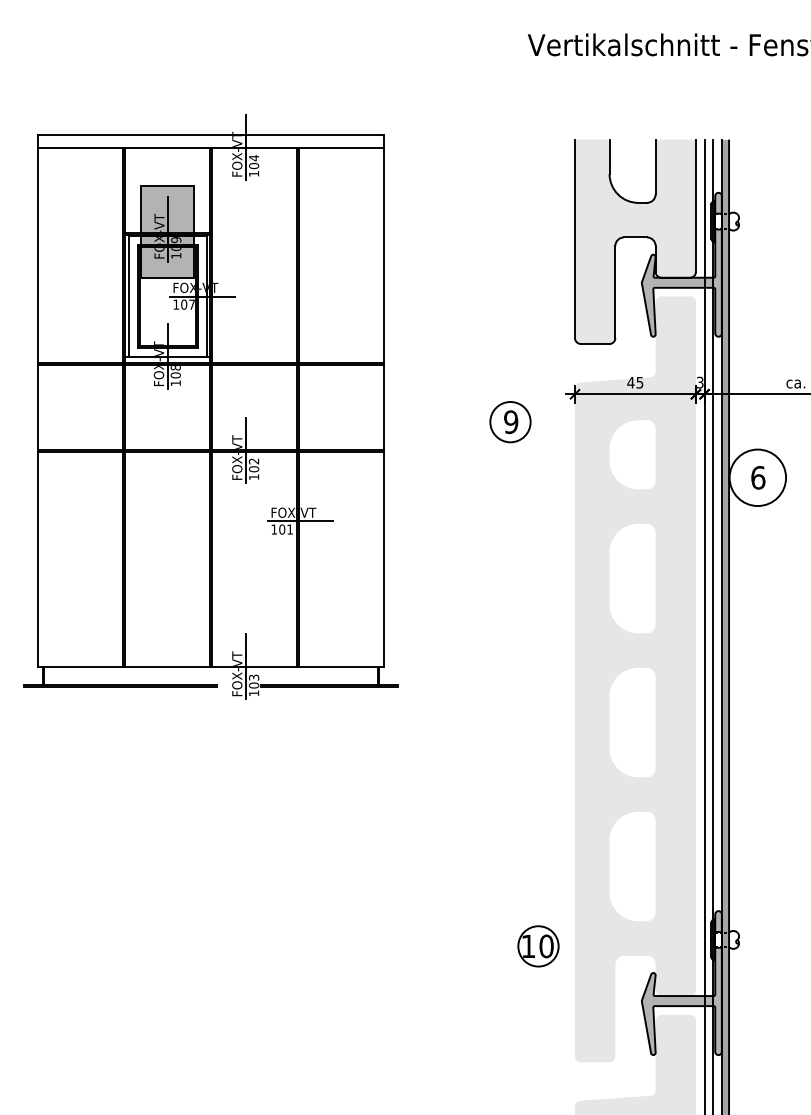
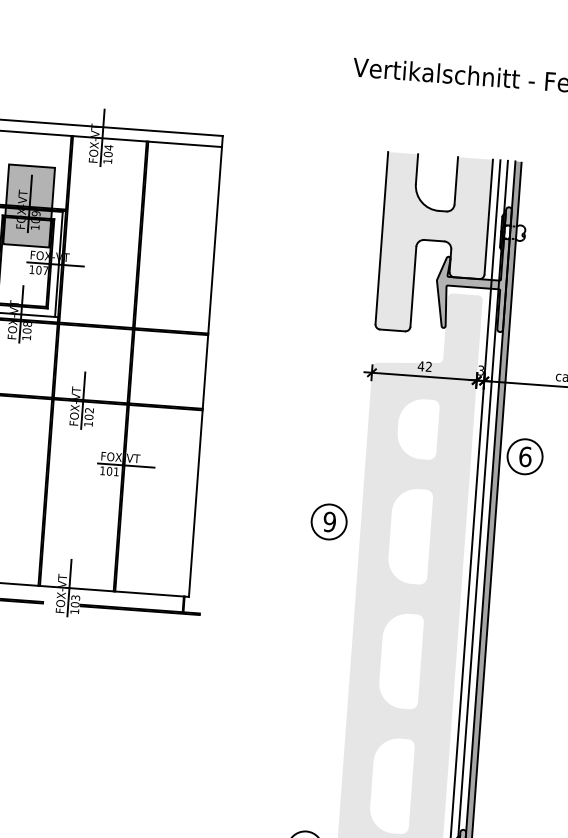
text: (639, 382) -> (428, 366), 45 -> 42
part: (510, 422) -> (329, 522), moved
circle: (757, 477) -> (524, 456), size x0.71

